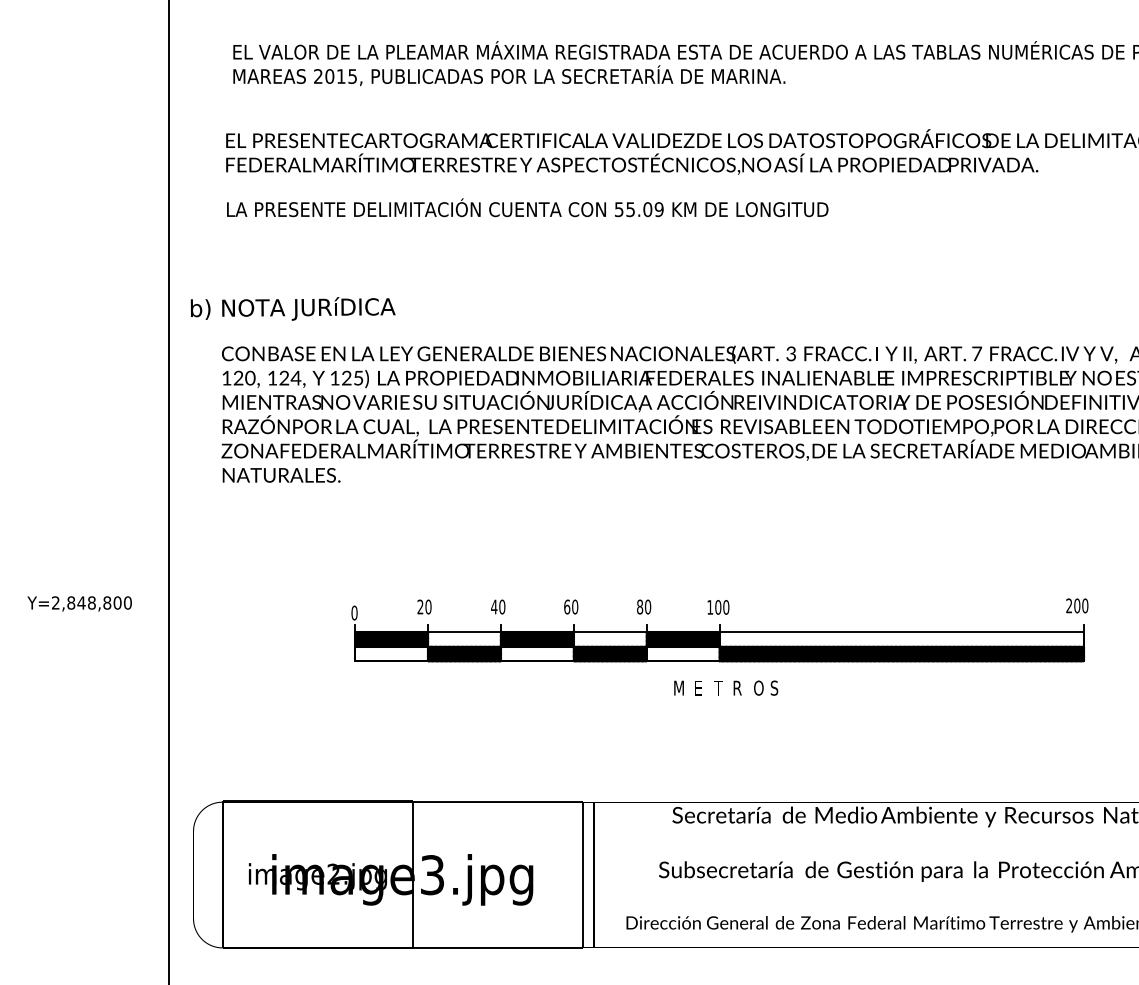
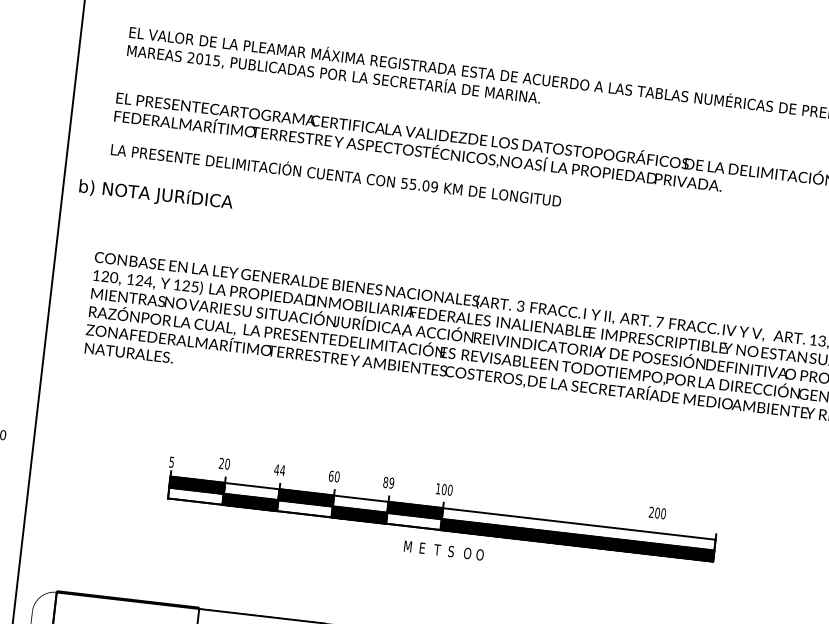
text: (292, 308) -> (155, 194), moved
text: (1077, 605) -> (657, 512), moved
text: (502, 606) -> (282, 470), 40 -> 44
text: (647, 607) -> (391, 483), 80 -> 89
text: (354, 612) -> (171, 461), 0 -> 5
text: (737, 687) -> (451, 551), R -> S
text: (775, 687) -> (480, 554), S -> O

